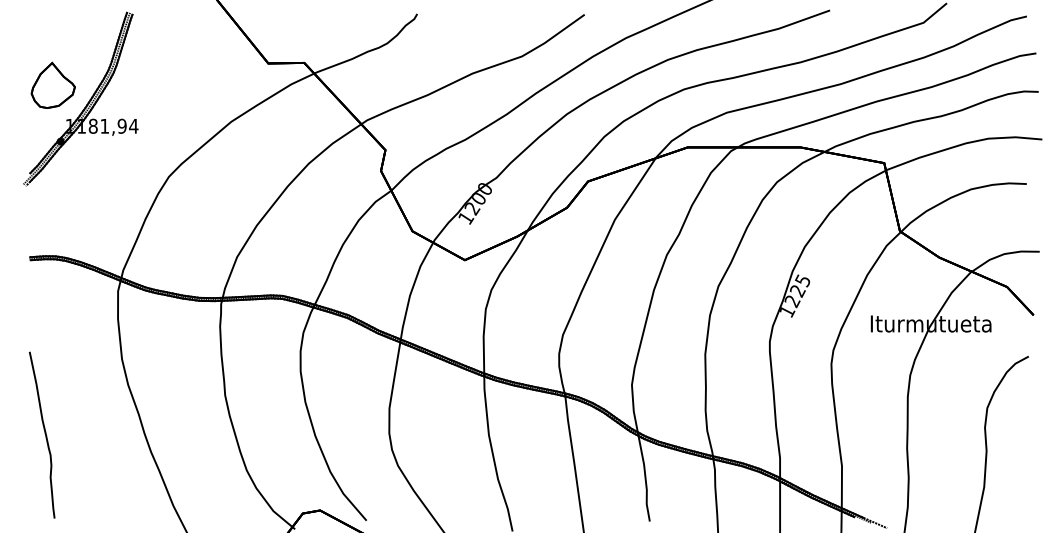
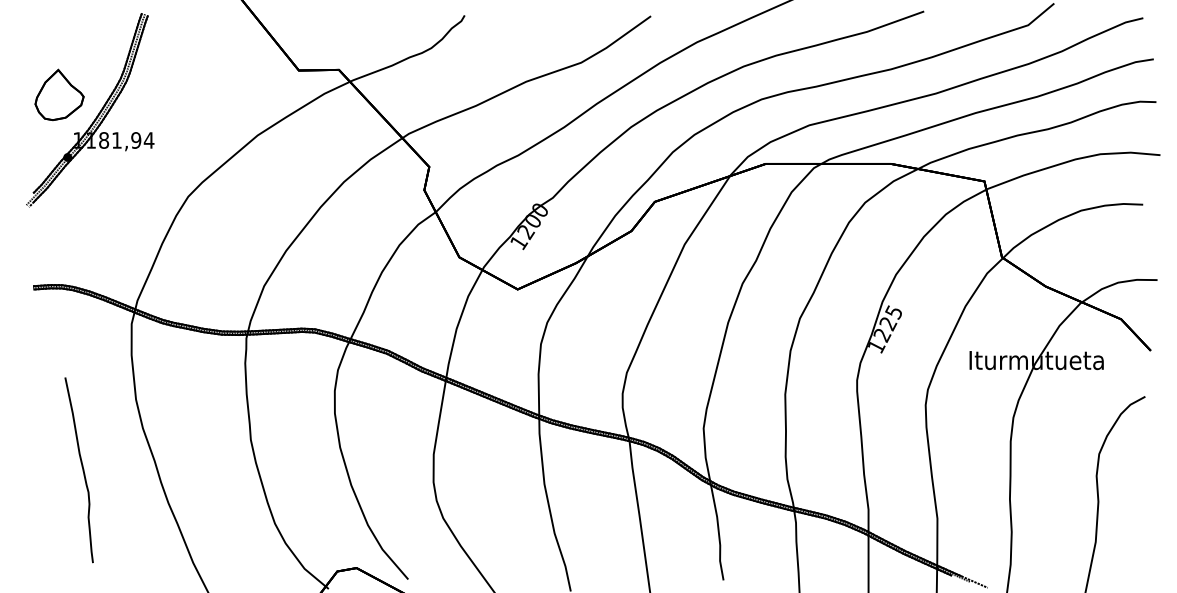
part: (41, 435) -> (78, 470), moved

